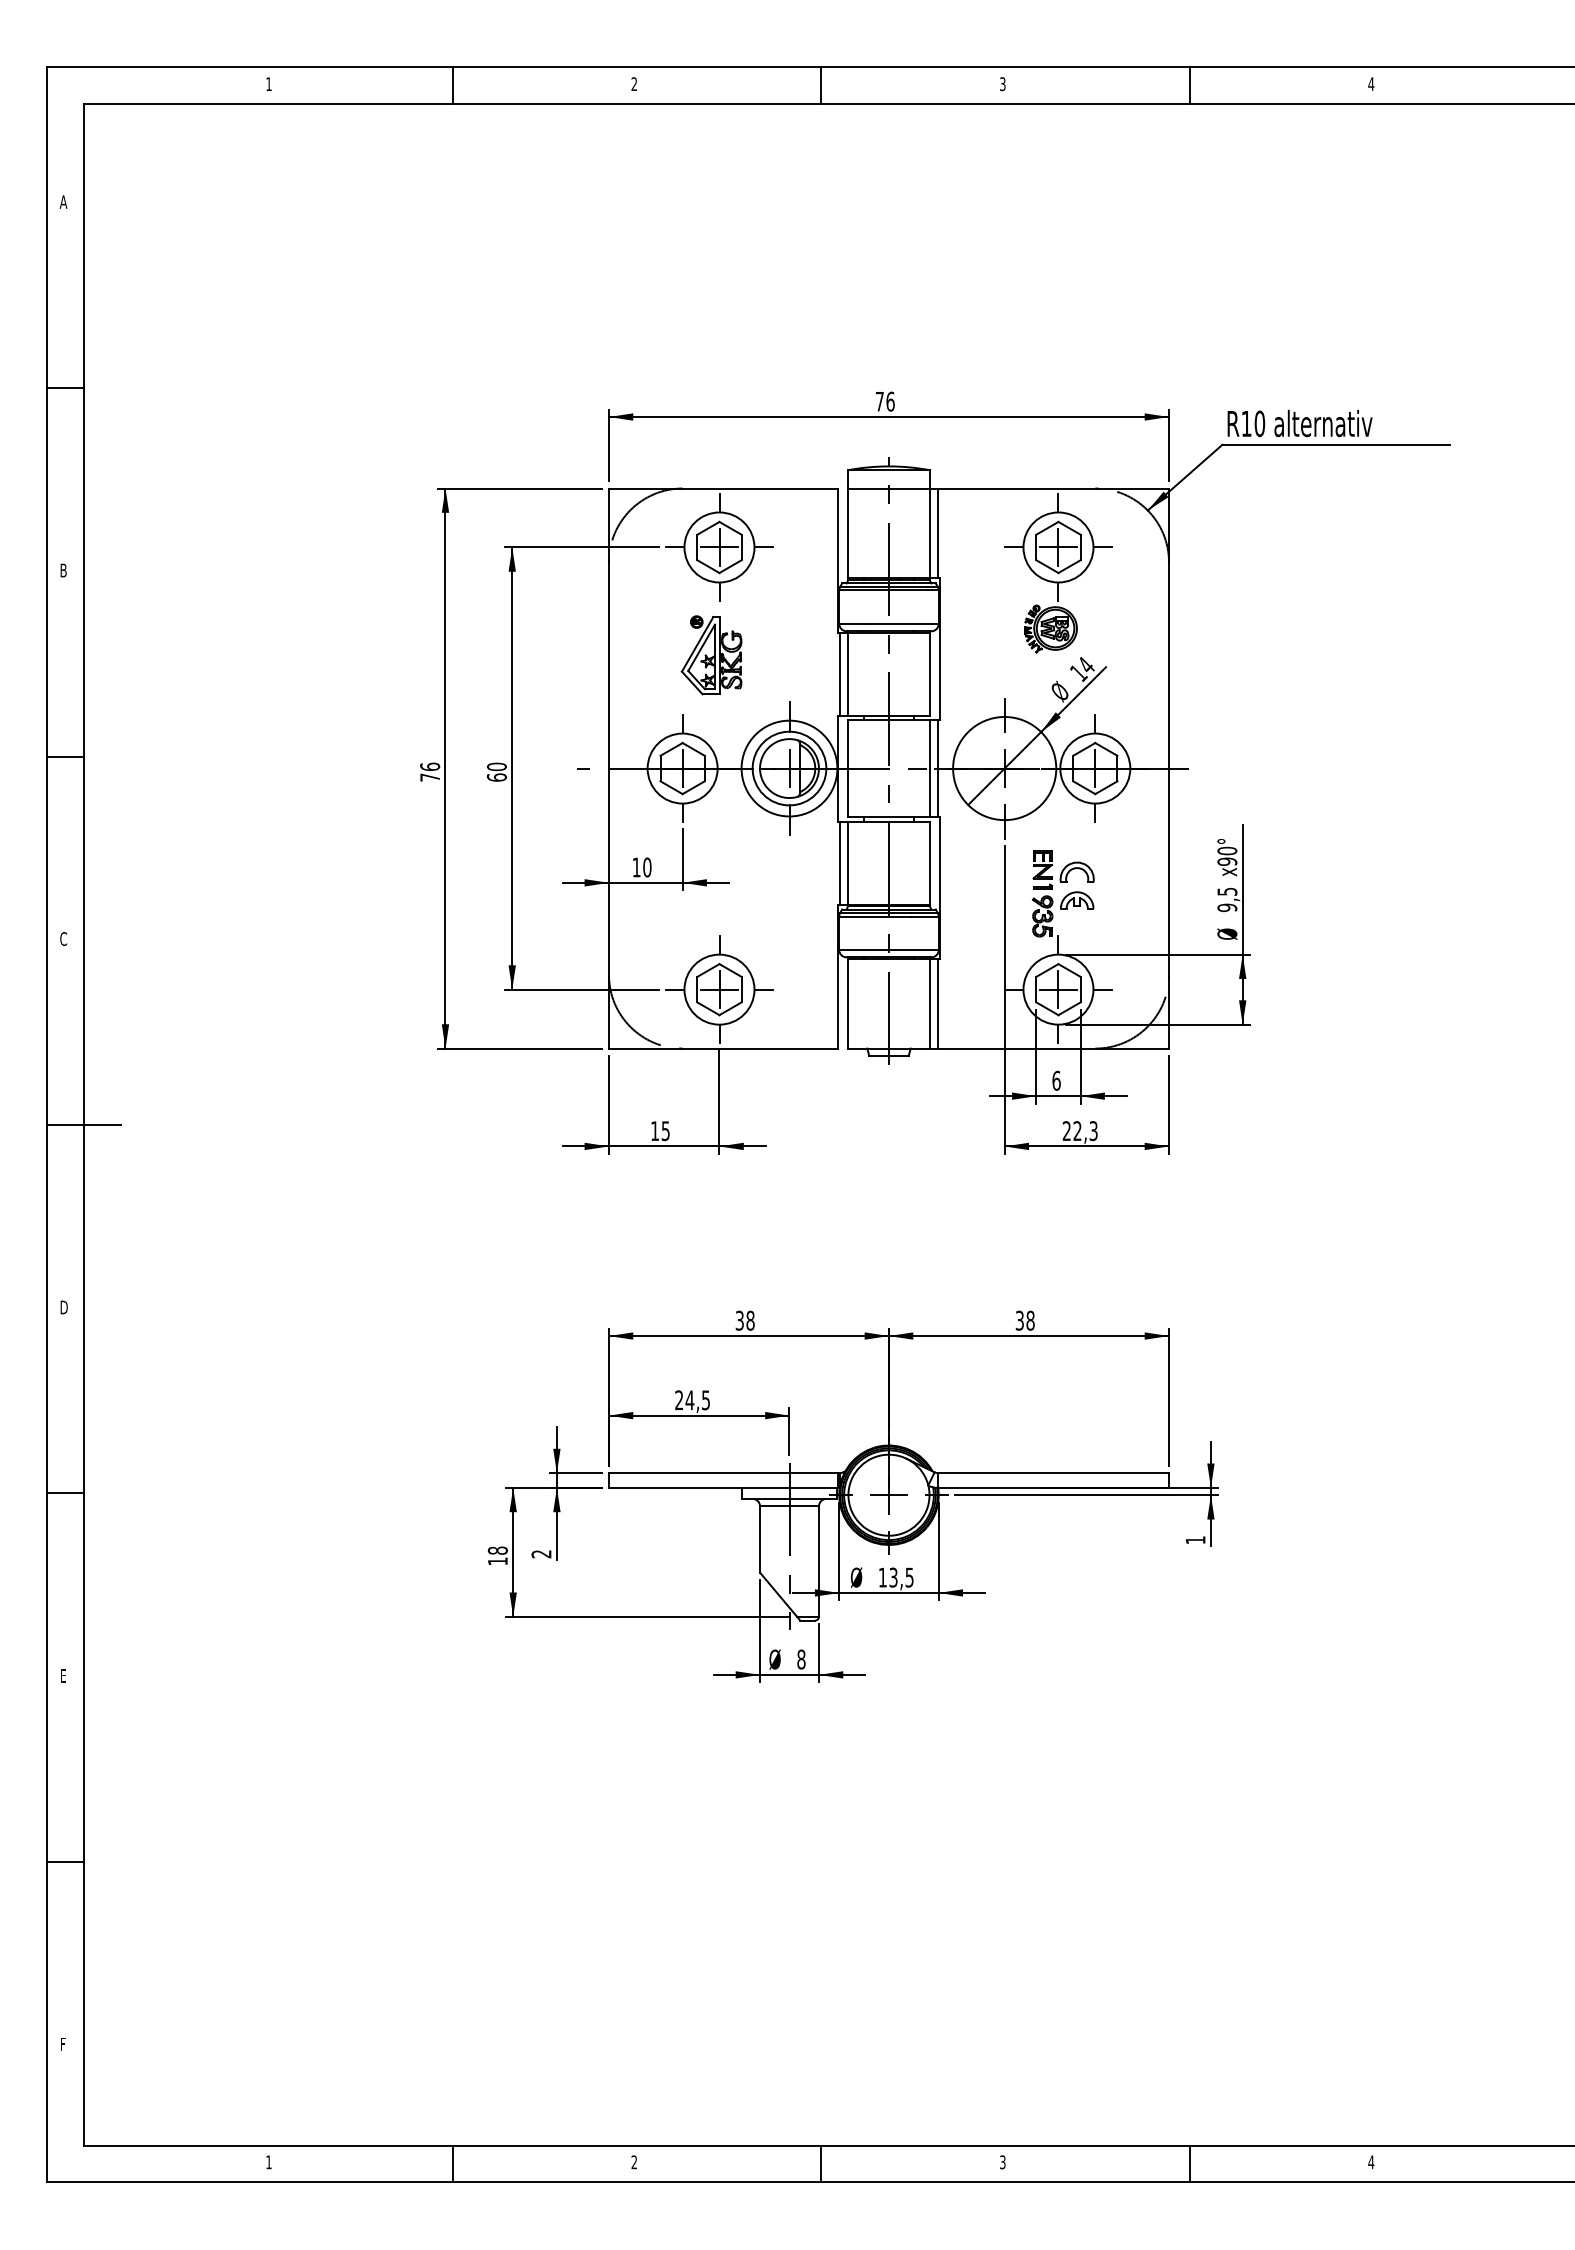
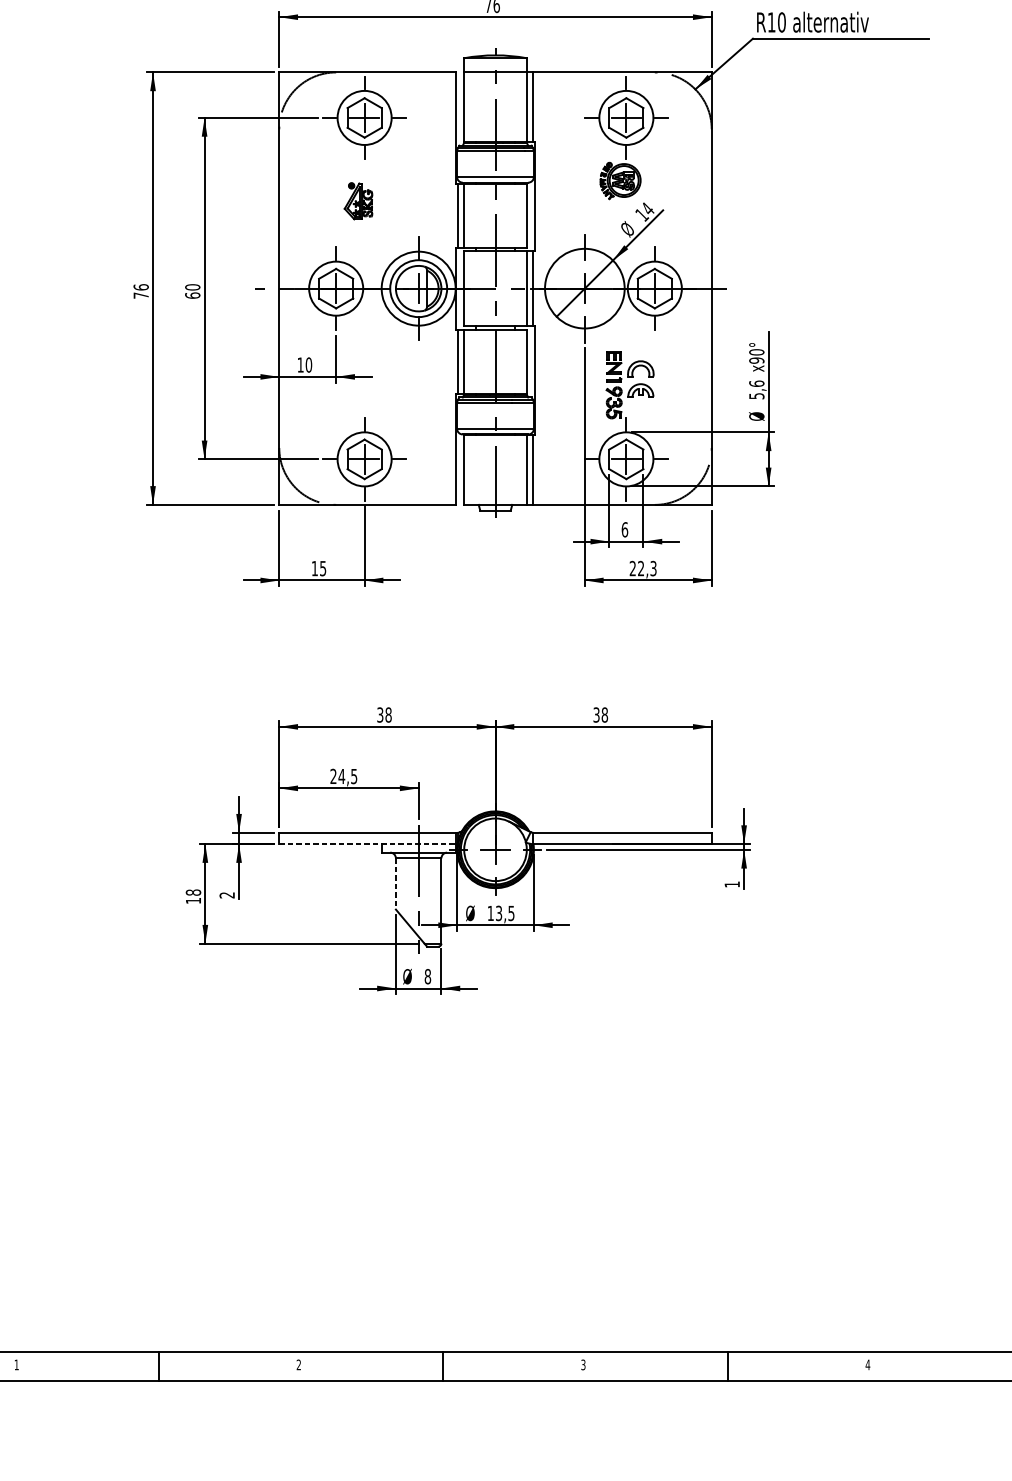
part: (711, 655) -> (358, 201), size x0.6
text: (1227, 899) -> (756, 389), 9,5 -> 5,6
line: (723, 1487) -> (367, 843), solid -> dashed
line: (760, 1539) -> (396, 883), solid -> dashed

